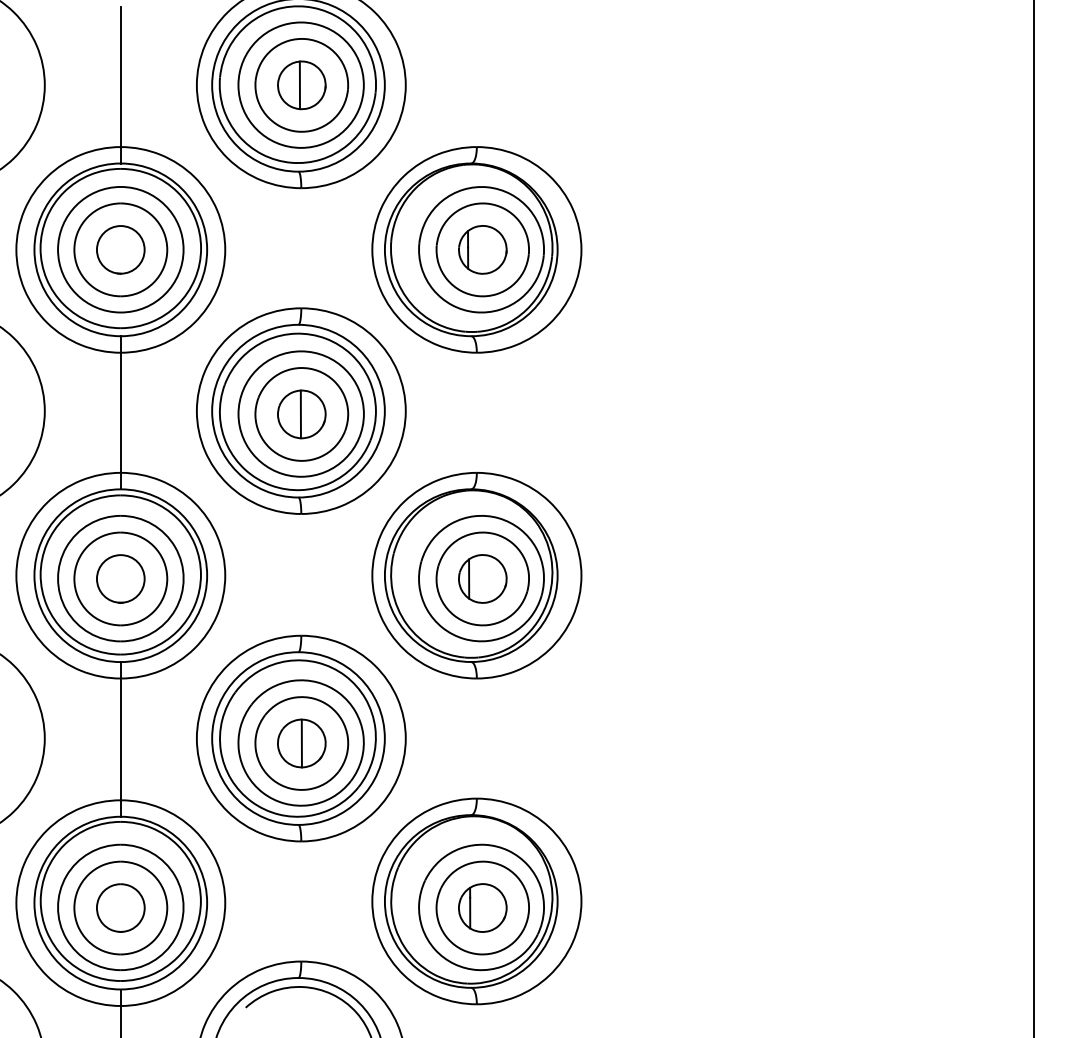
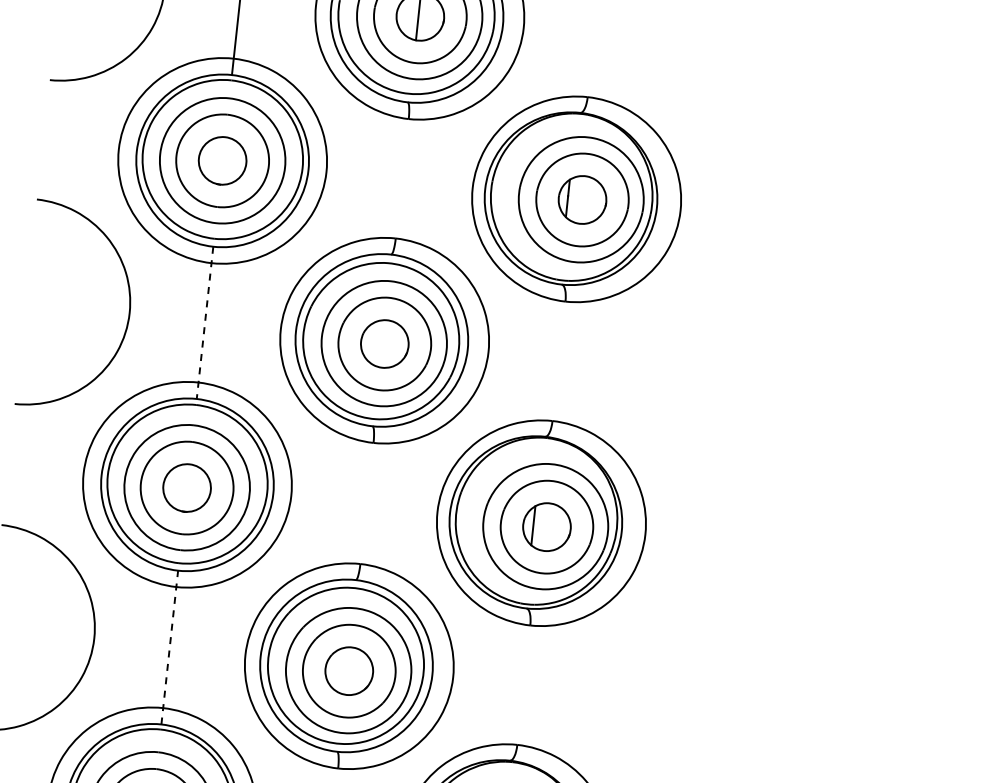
line: (120, 412) -> (204, 322), solid -> dashed
line: (300, 414) -> (383, 343), removed
line: (120, 738) -> (169, 646), solid -> dashed
line: (301, 743) -> (348, 671), removed

